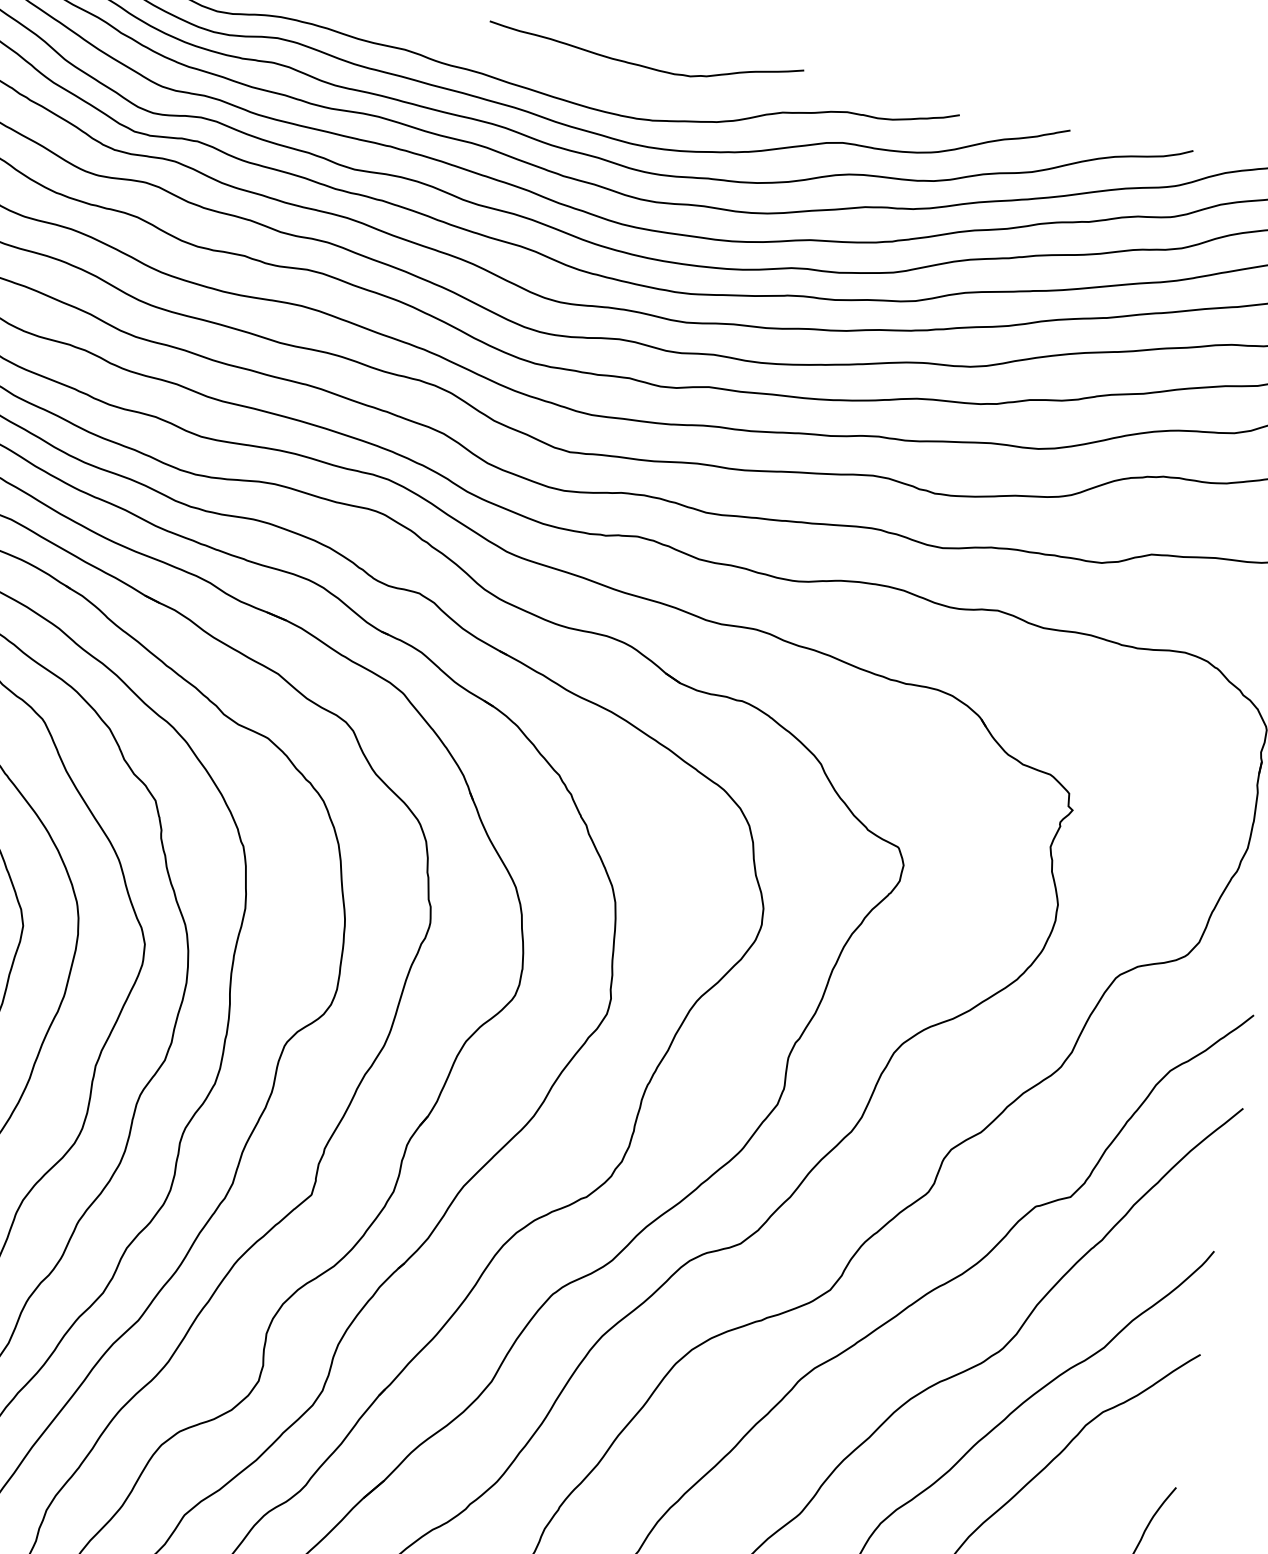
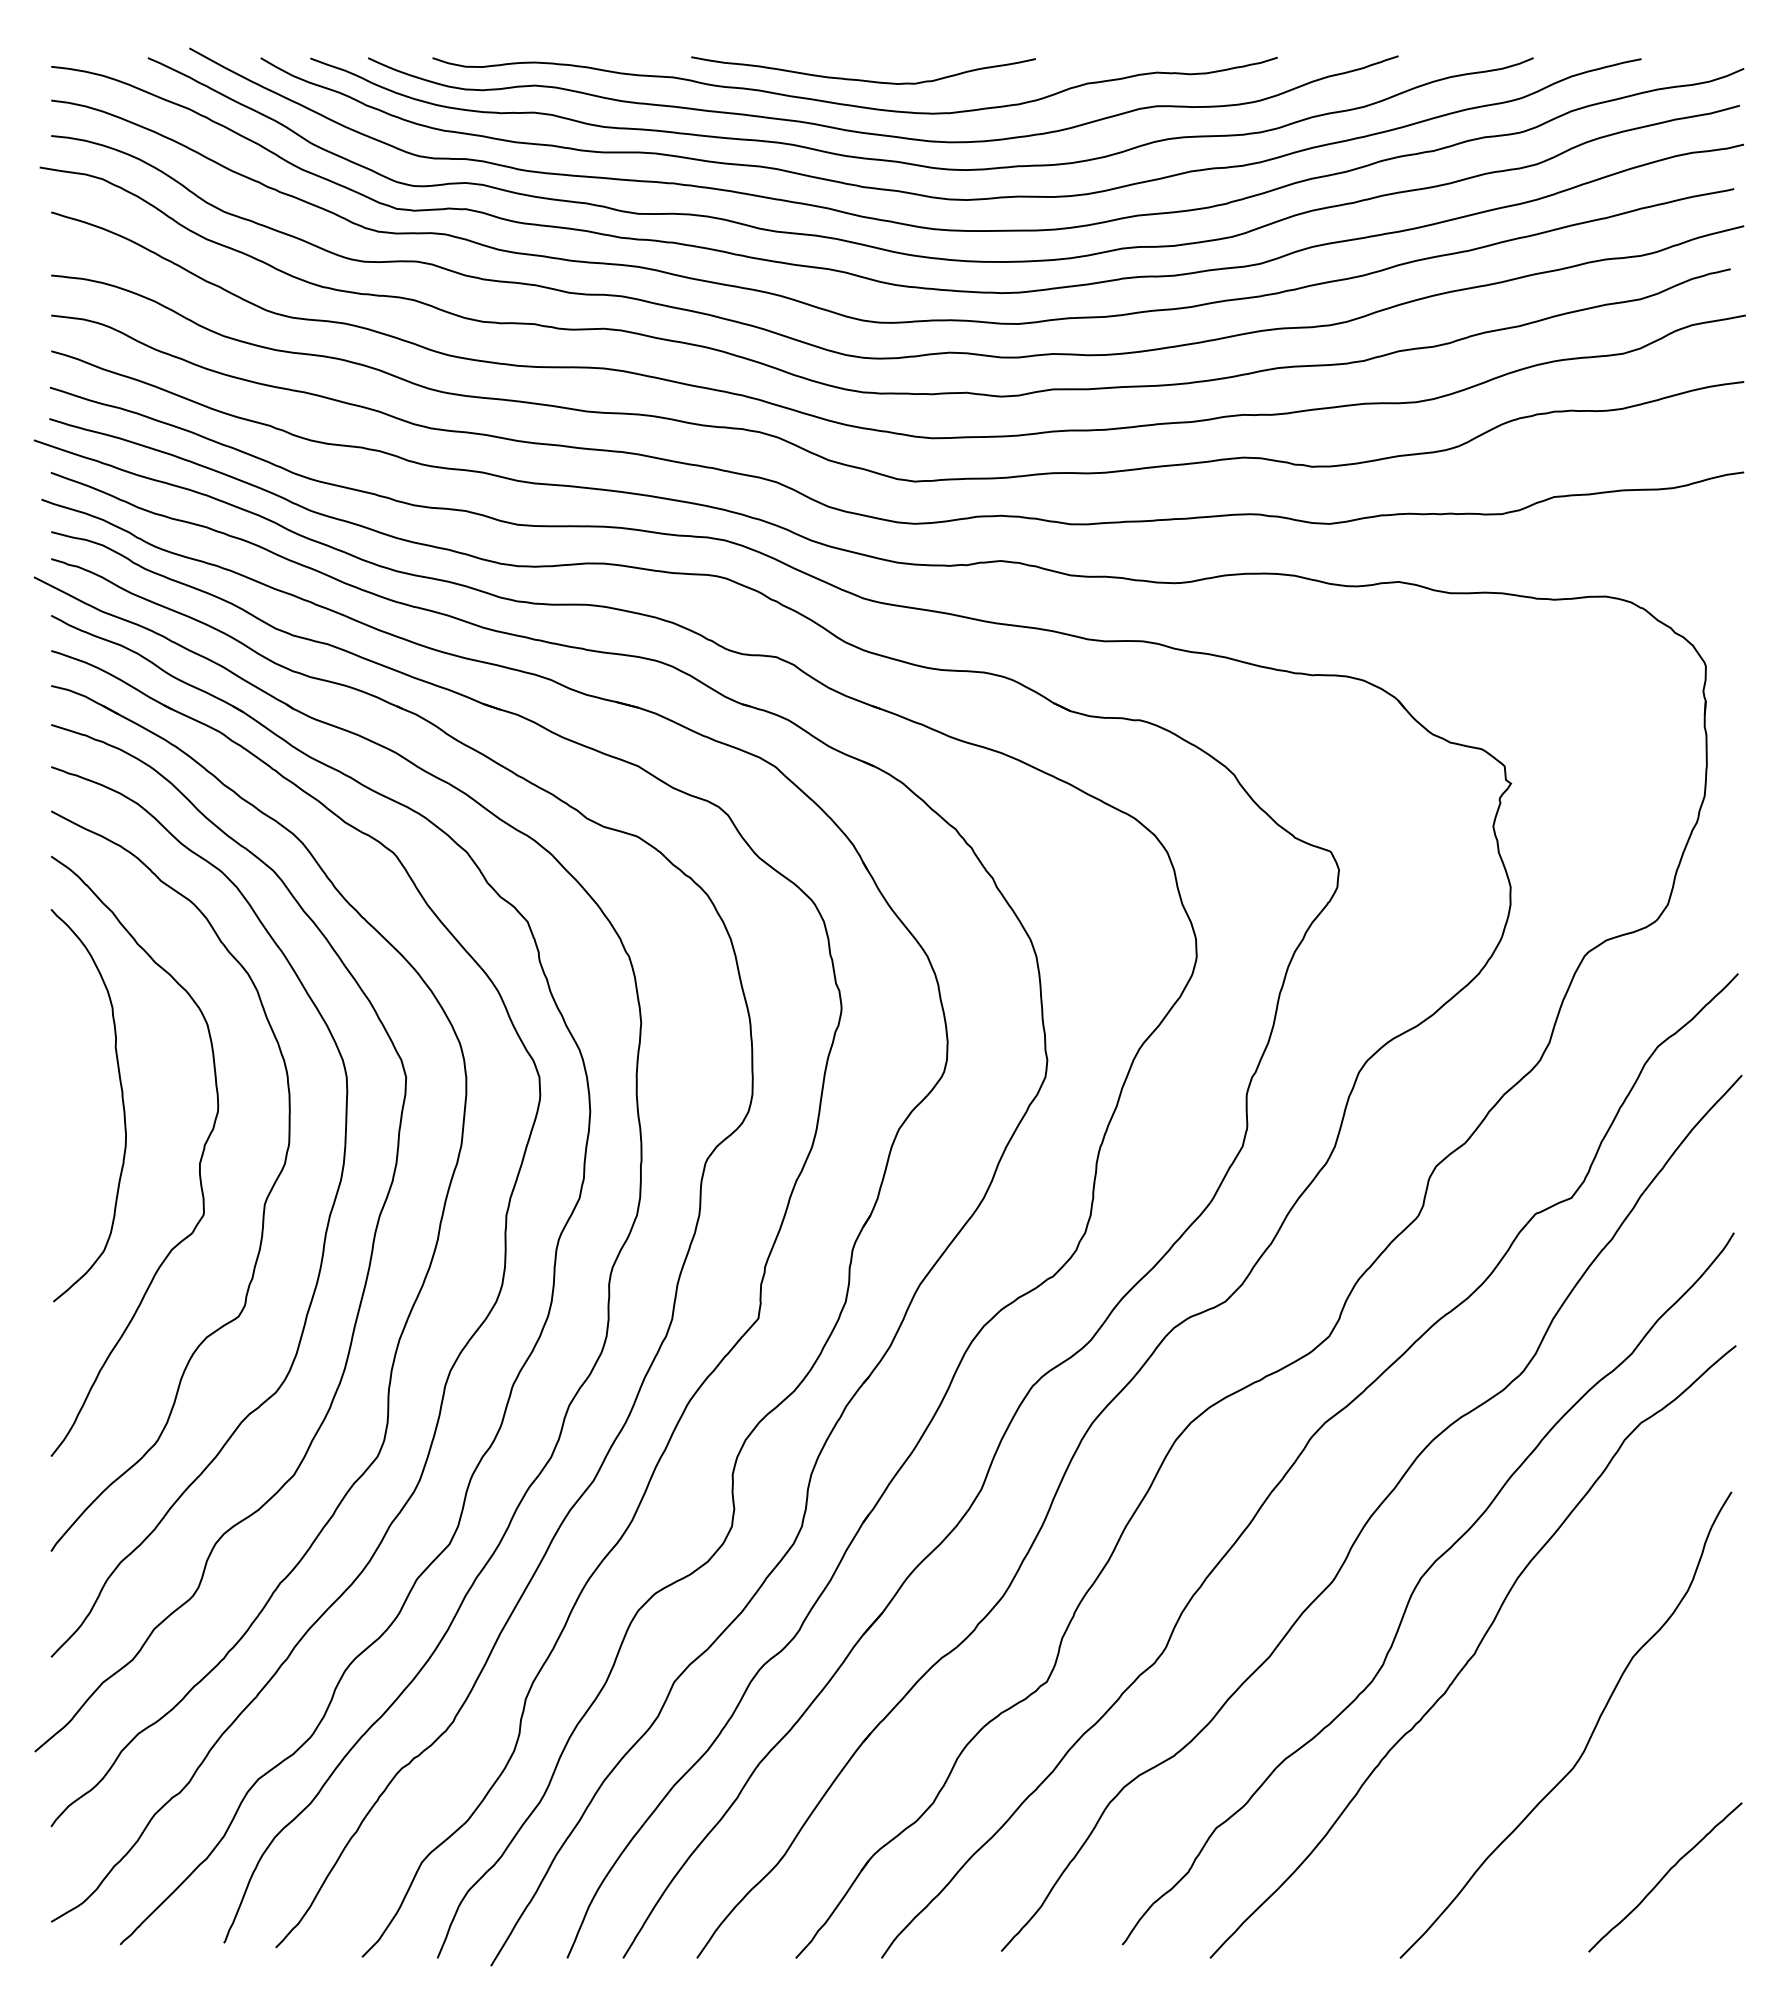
curve: (644, 65) -> (863, 79), moved

